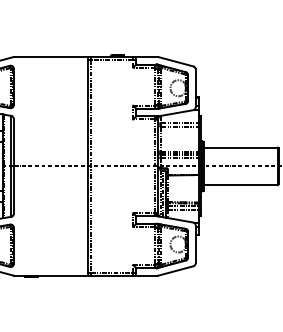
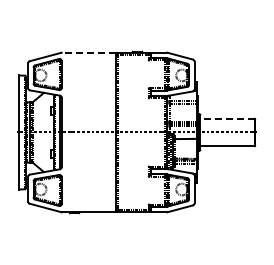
line: (50, 56) -> (88, 52), solid -> dashed
line: (239, 147) -> (226, 118), solid -> dashed

